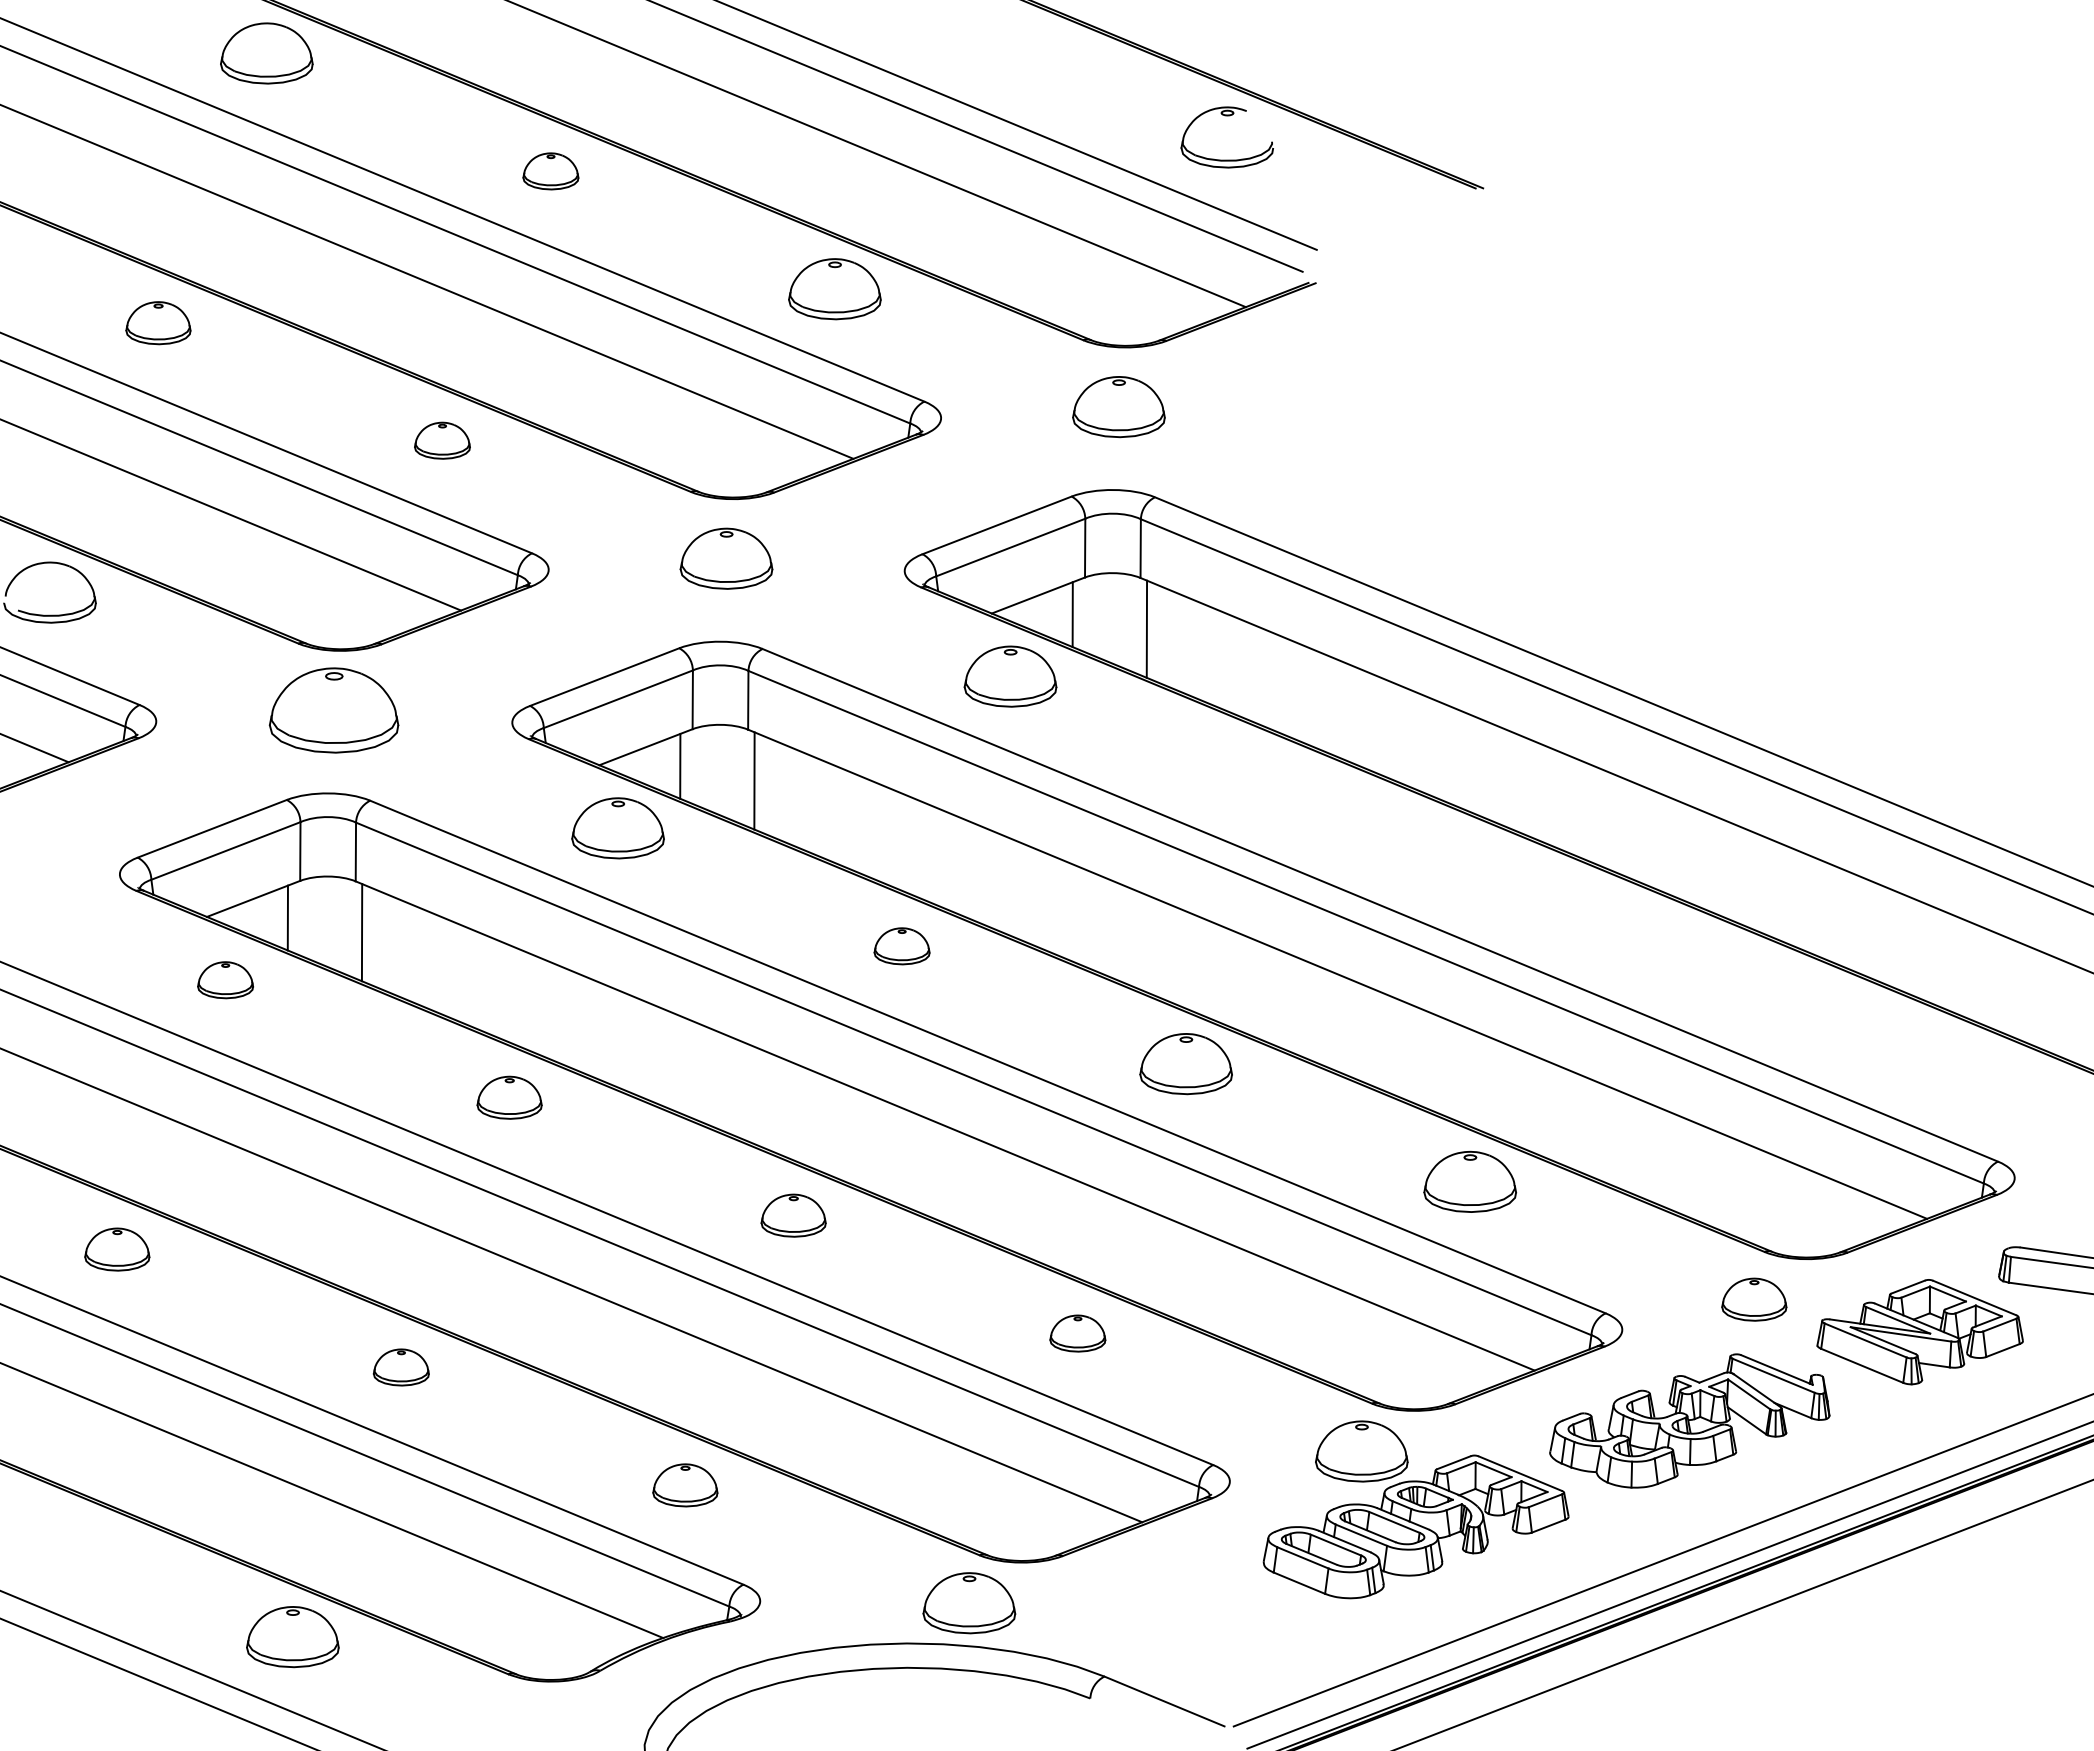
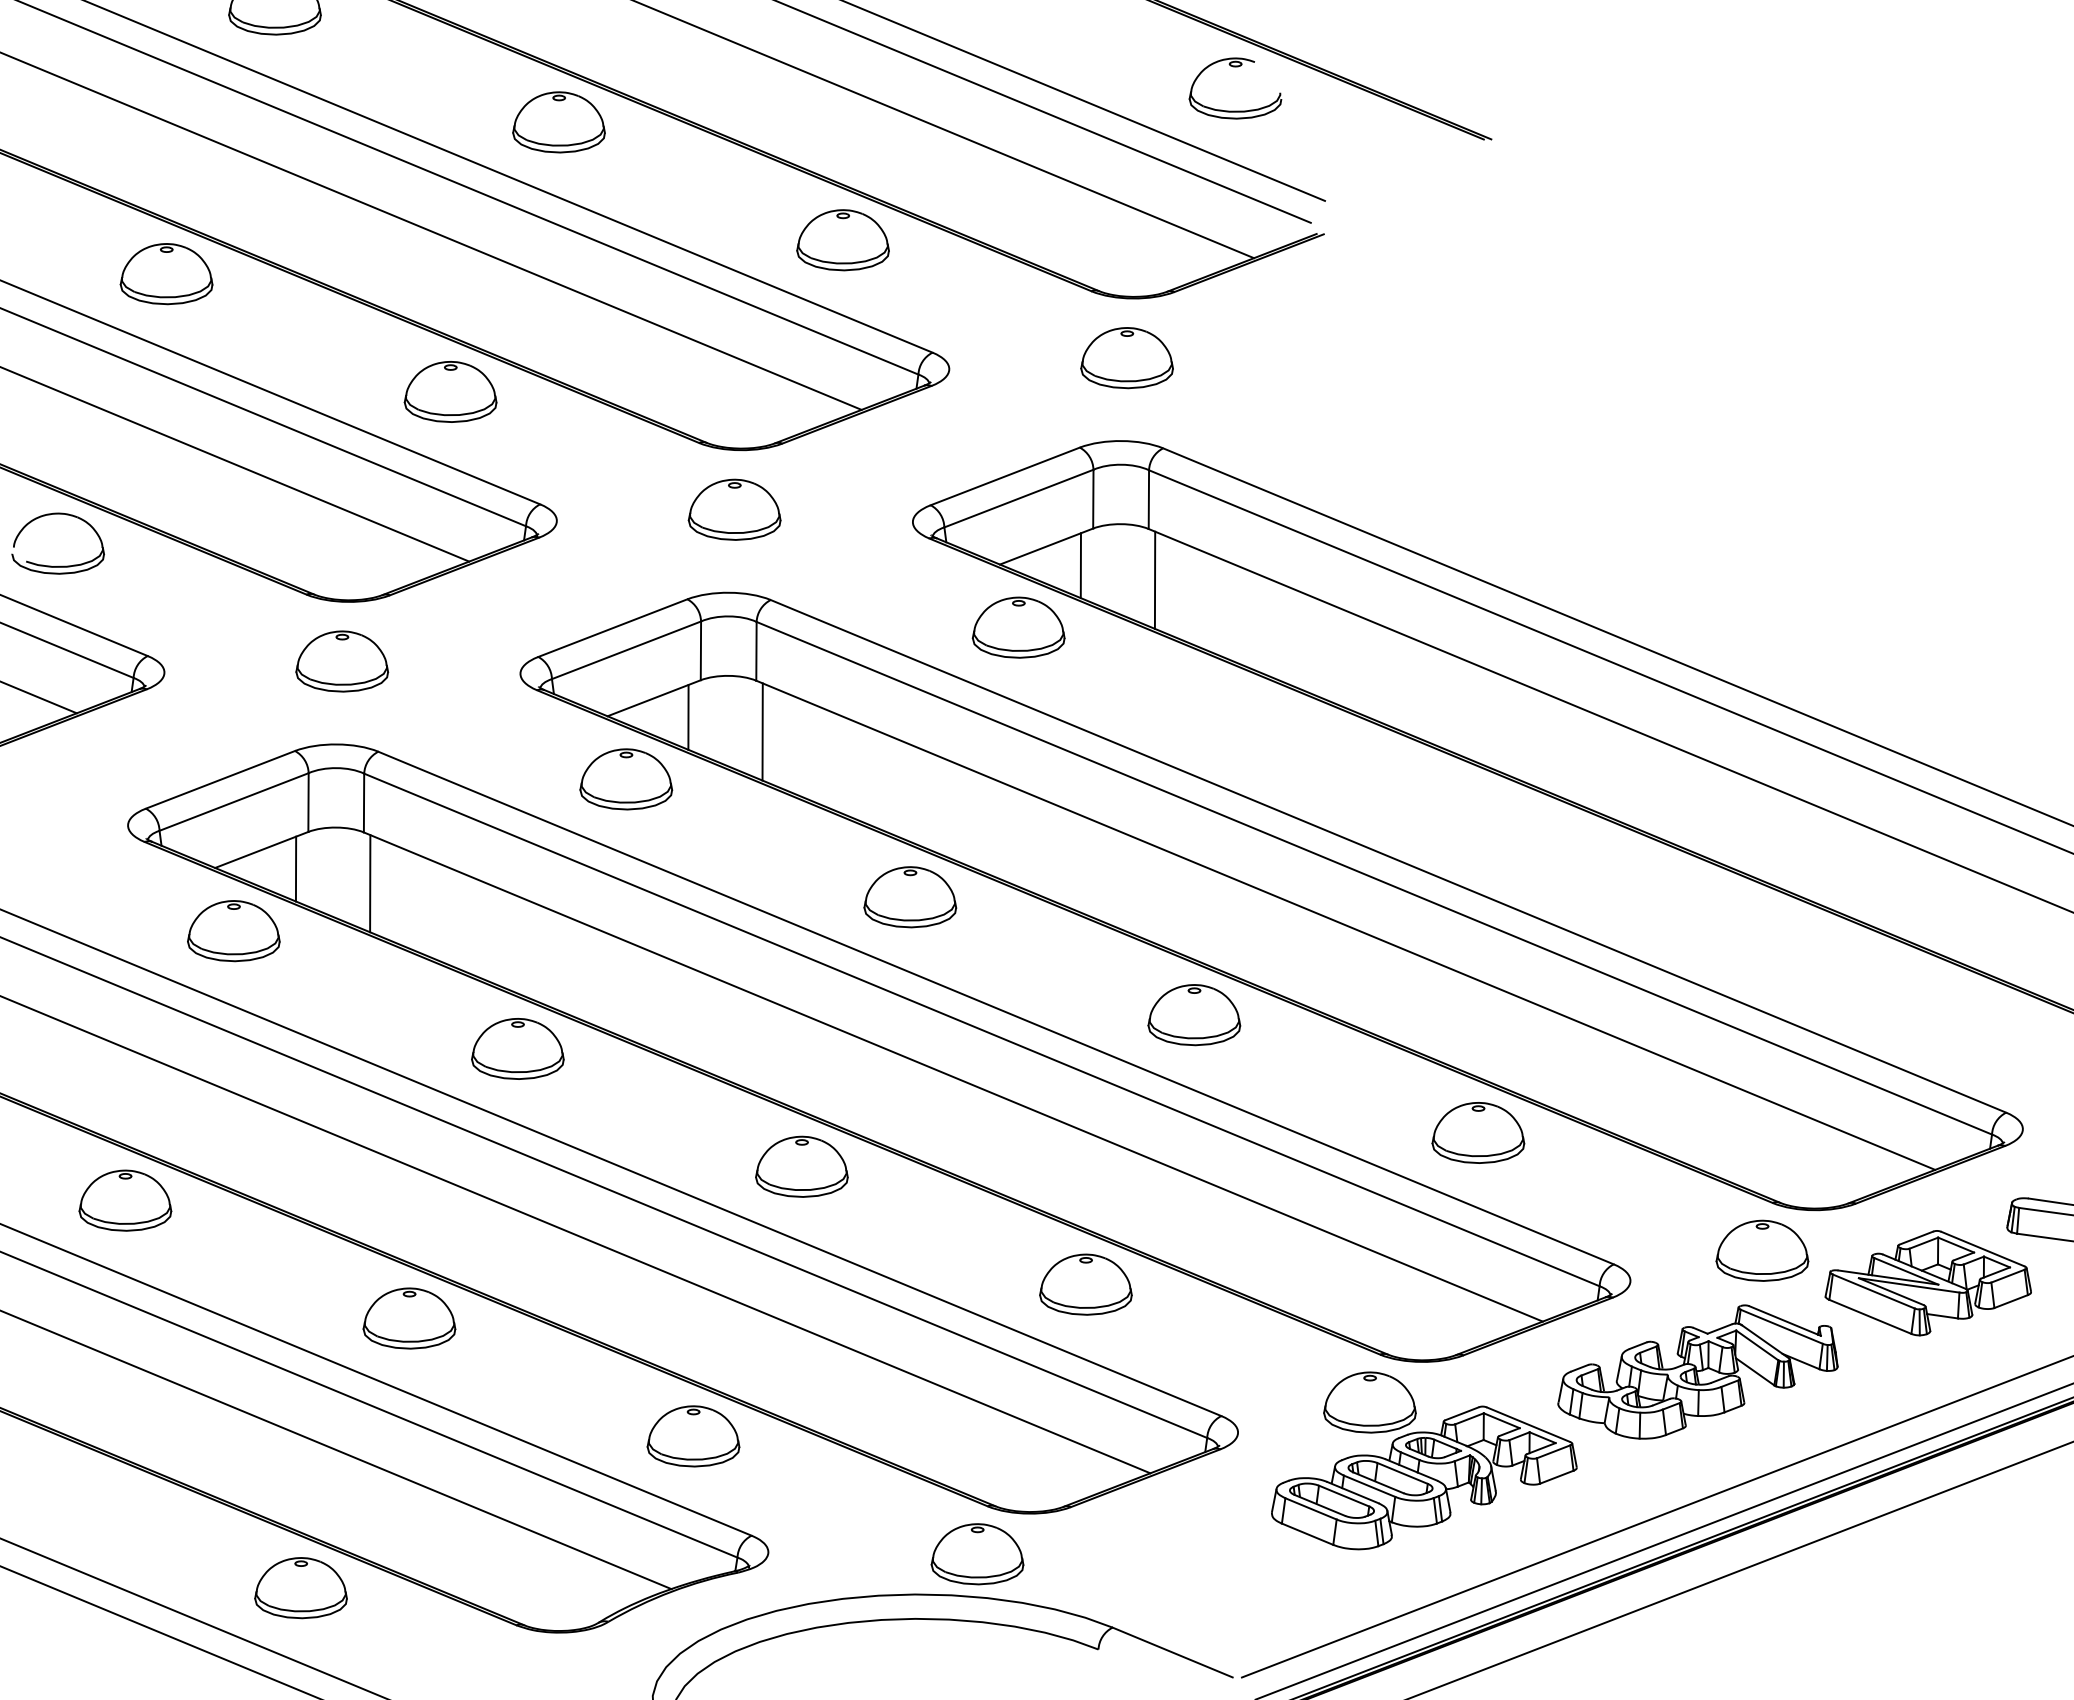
part: (550, 171) -> (558, 122), size x1.67
part: (158, 323) -> (166, 274), size x1.43
part: (442, 440) -> (450, 391), size x1.67
part: (333, 710) -> (341, 661), size x0.71
part: (901, 946) -> (909, 897), size x1.67
part: (225, 980) -> (233, 931), size x1.67
part: (509, 1097) -> (517, 1048), size x1.43
part: (793, 1215) -> (801, 1166), size x1.43
part: (117, 1249) -> (125, 1200), size x1.43
part: (1754, 1299) -> (1762, 1250), size x1.43
part: (1077, 1333) -> (1085, 1284), size x1.67
part: (401, 1367) -> (409, 1318), size x1.67
part: (685, 1485) -> (693, 1436), size x1.43

